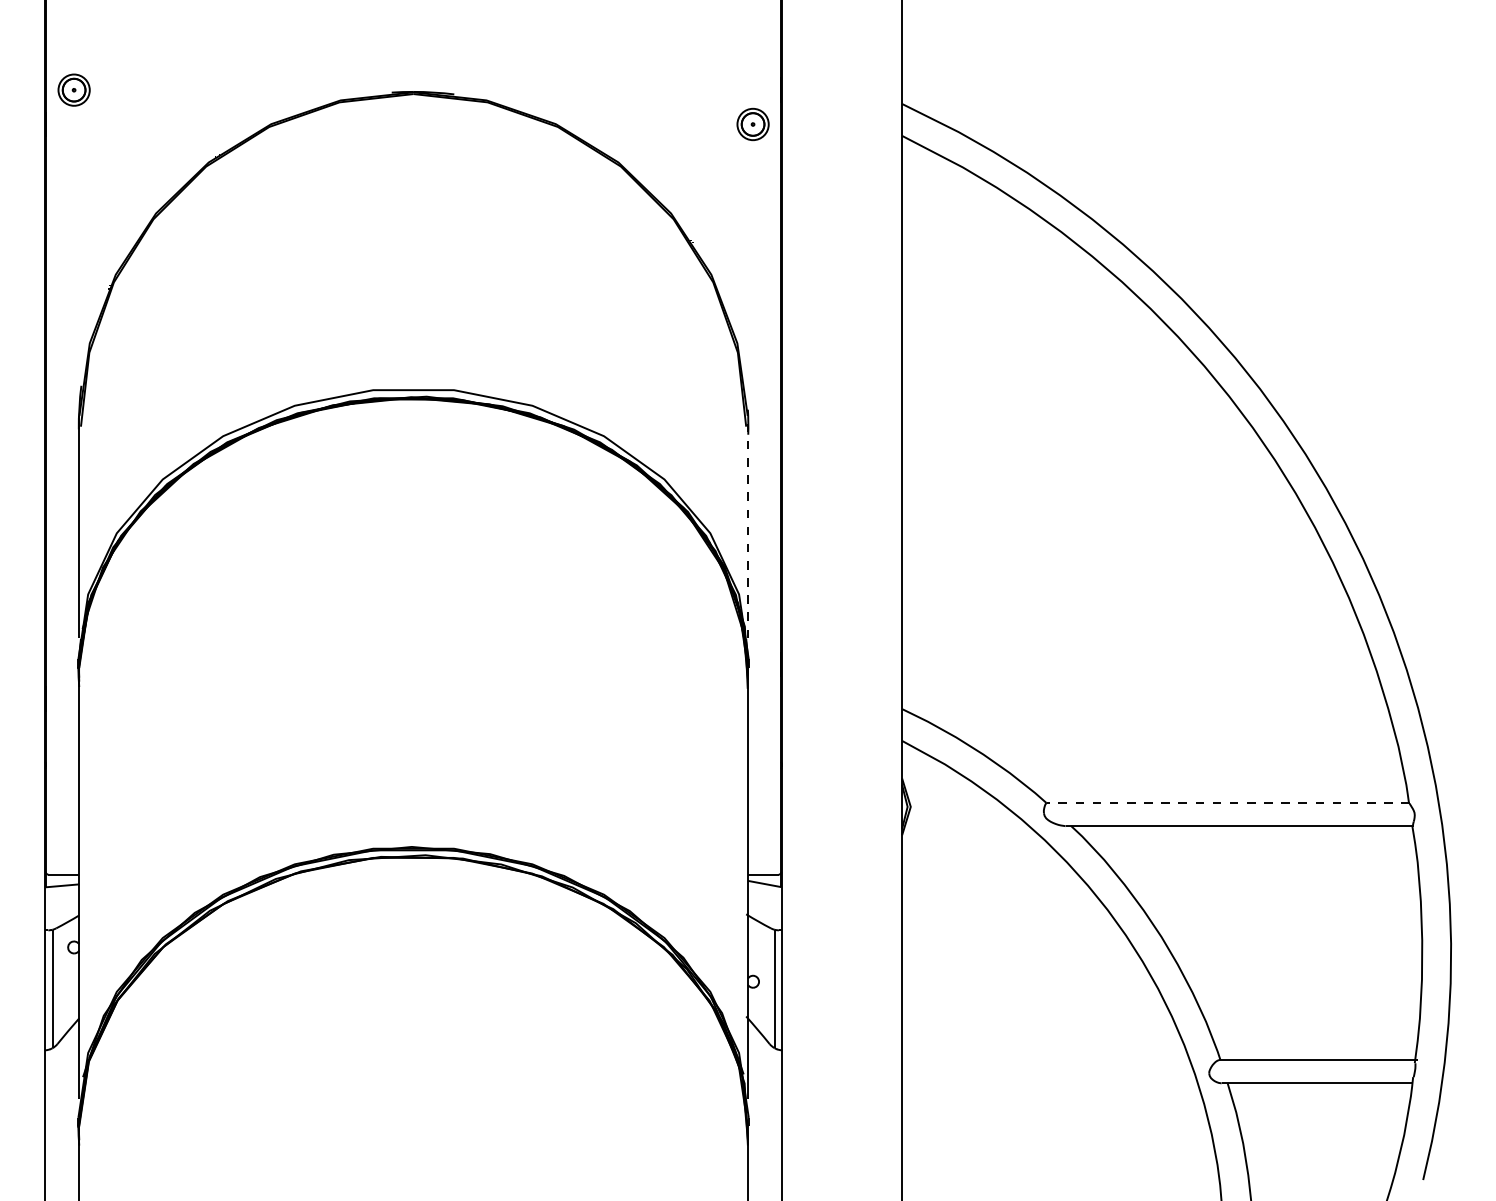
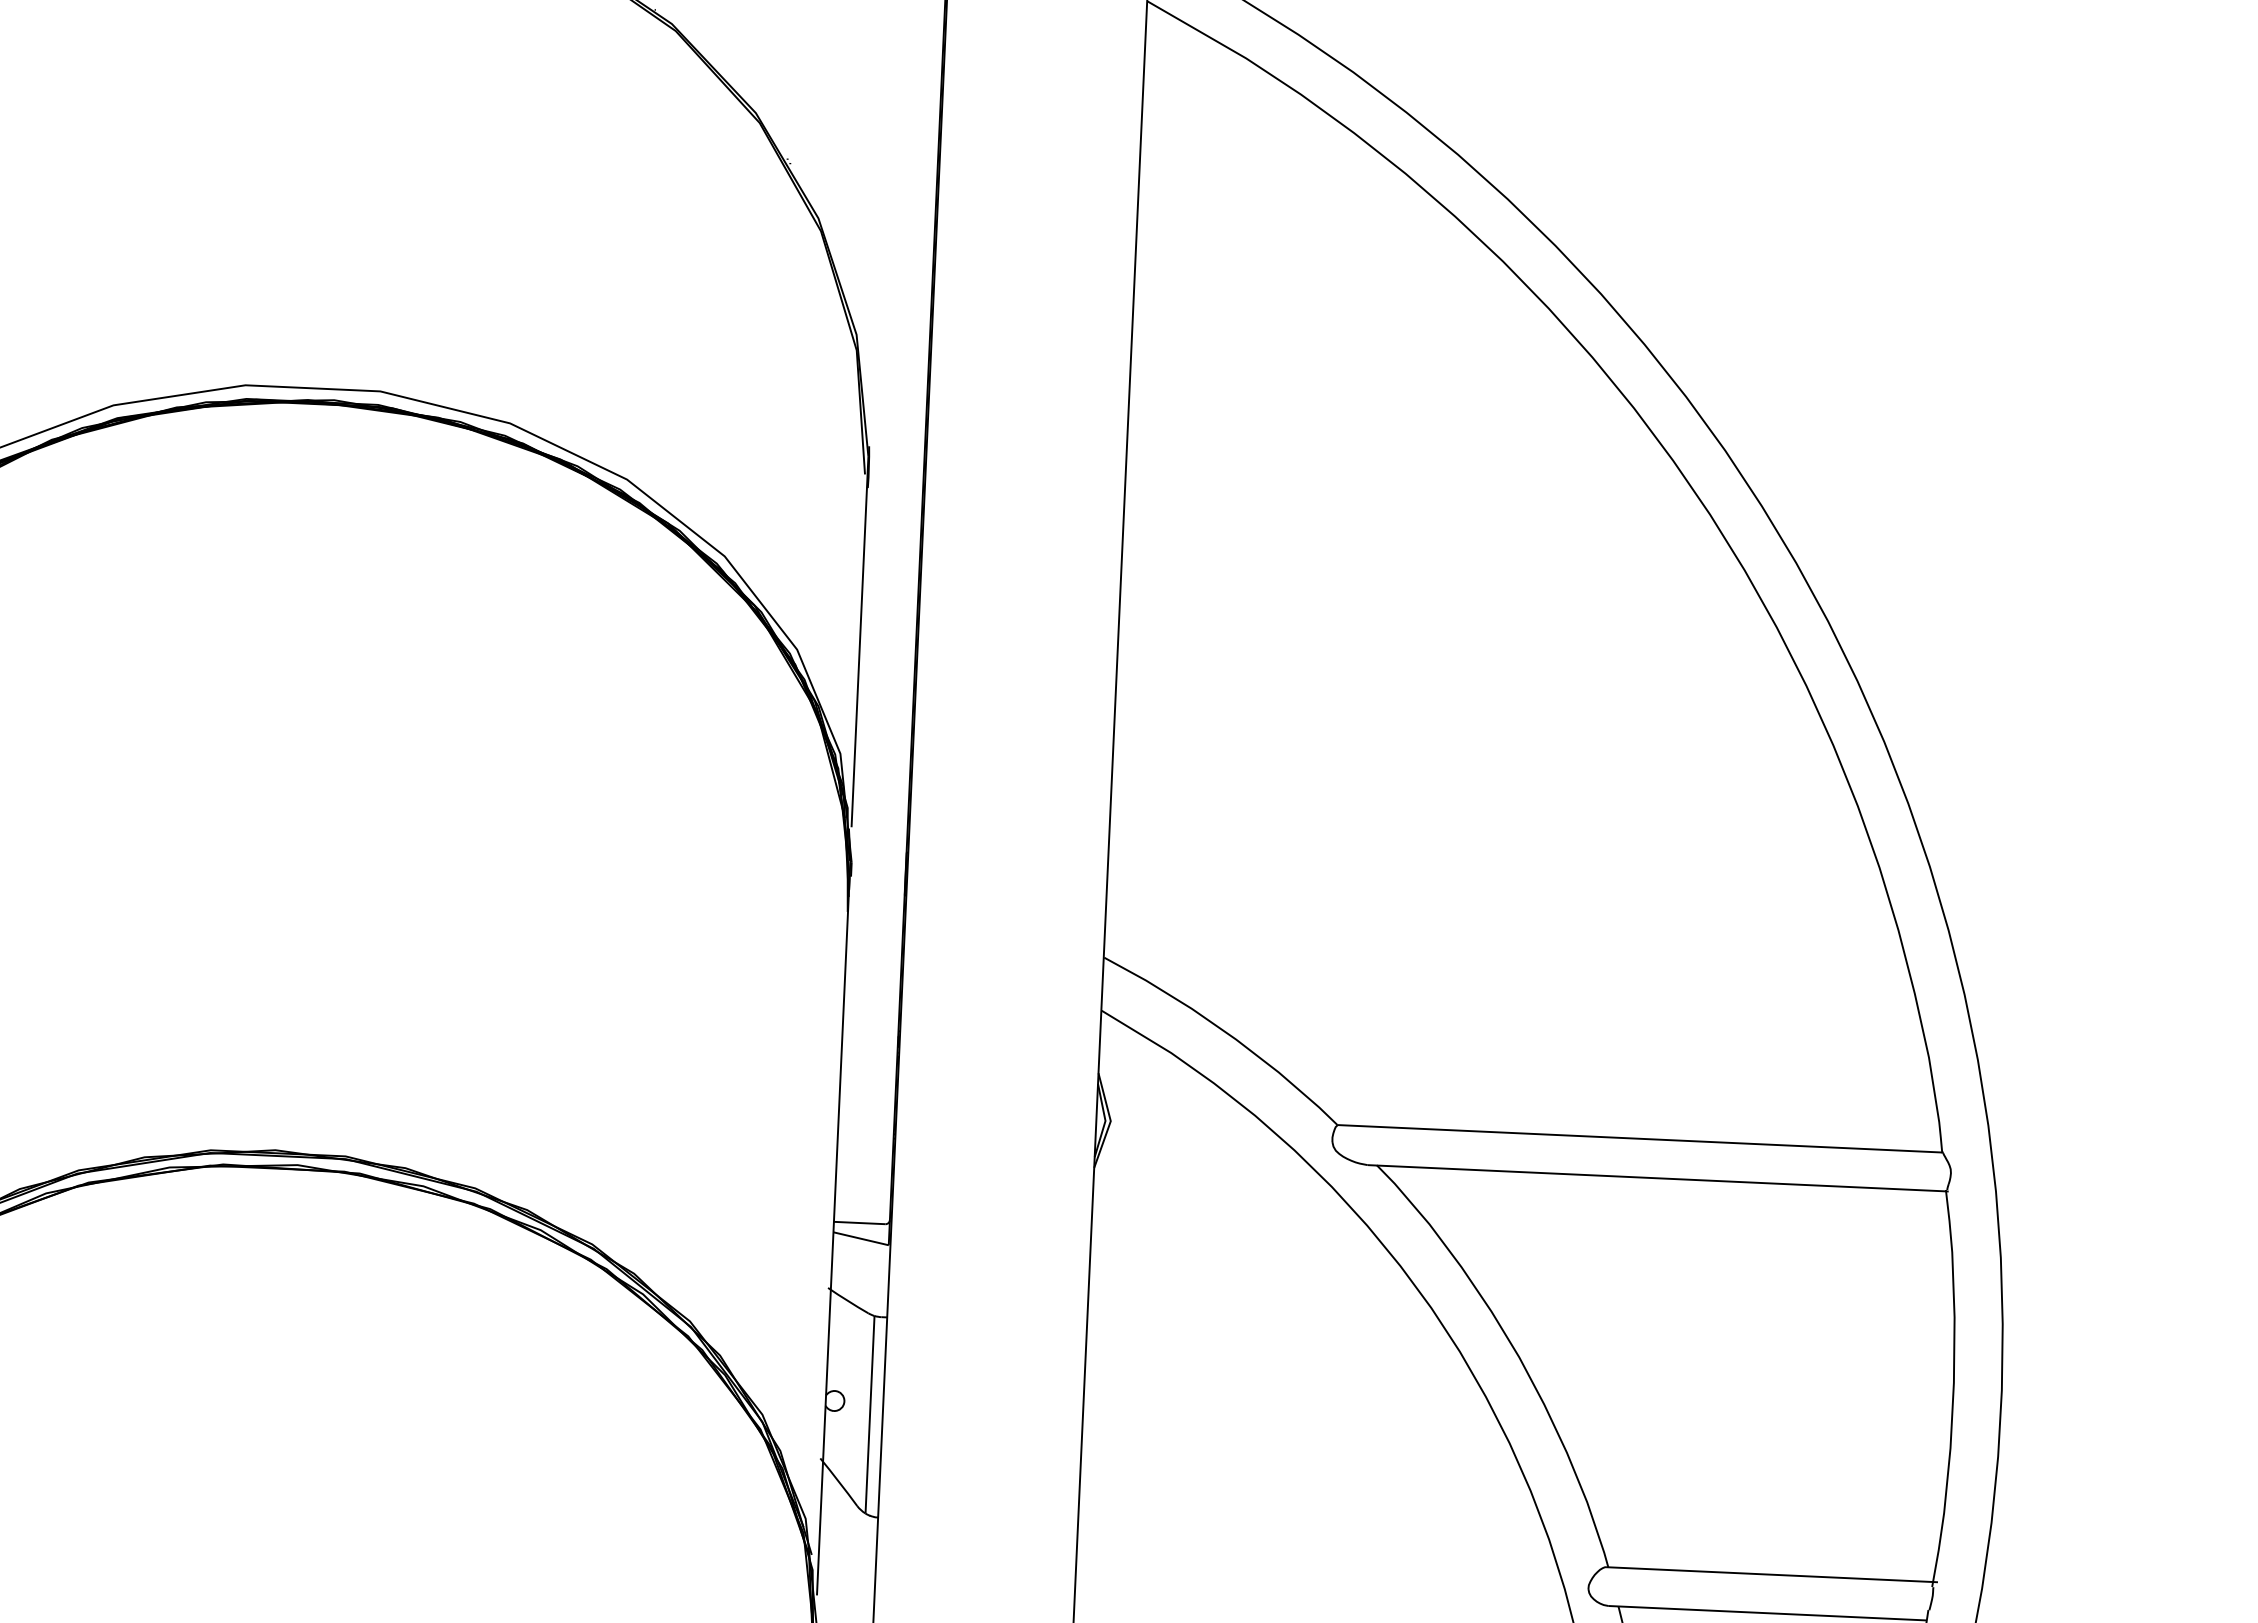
line: (747, 526) -> (859, 641), dashed -> solid
line: (1228, 803) -> (1641, 1139), dashed -> solid

